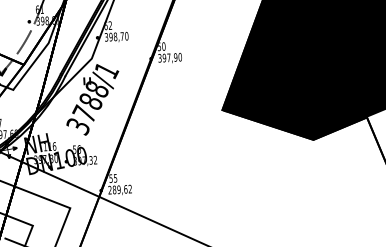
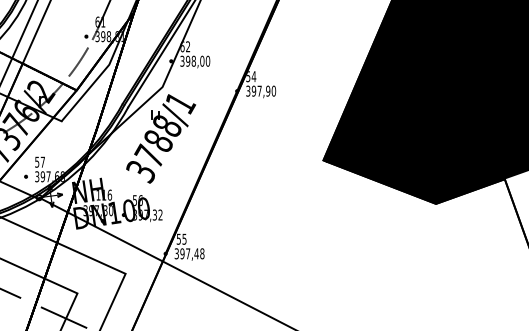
text: (122, 35) -> (202, 60), 398,70 -> 398,00
text: (163, 46) -> (253, 76), 50 -> 54
text: (120, 189) -> (189, 253), 289,62 -> 397,48

